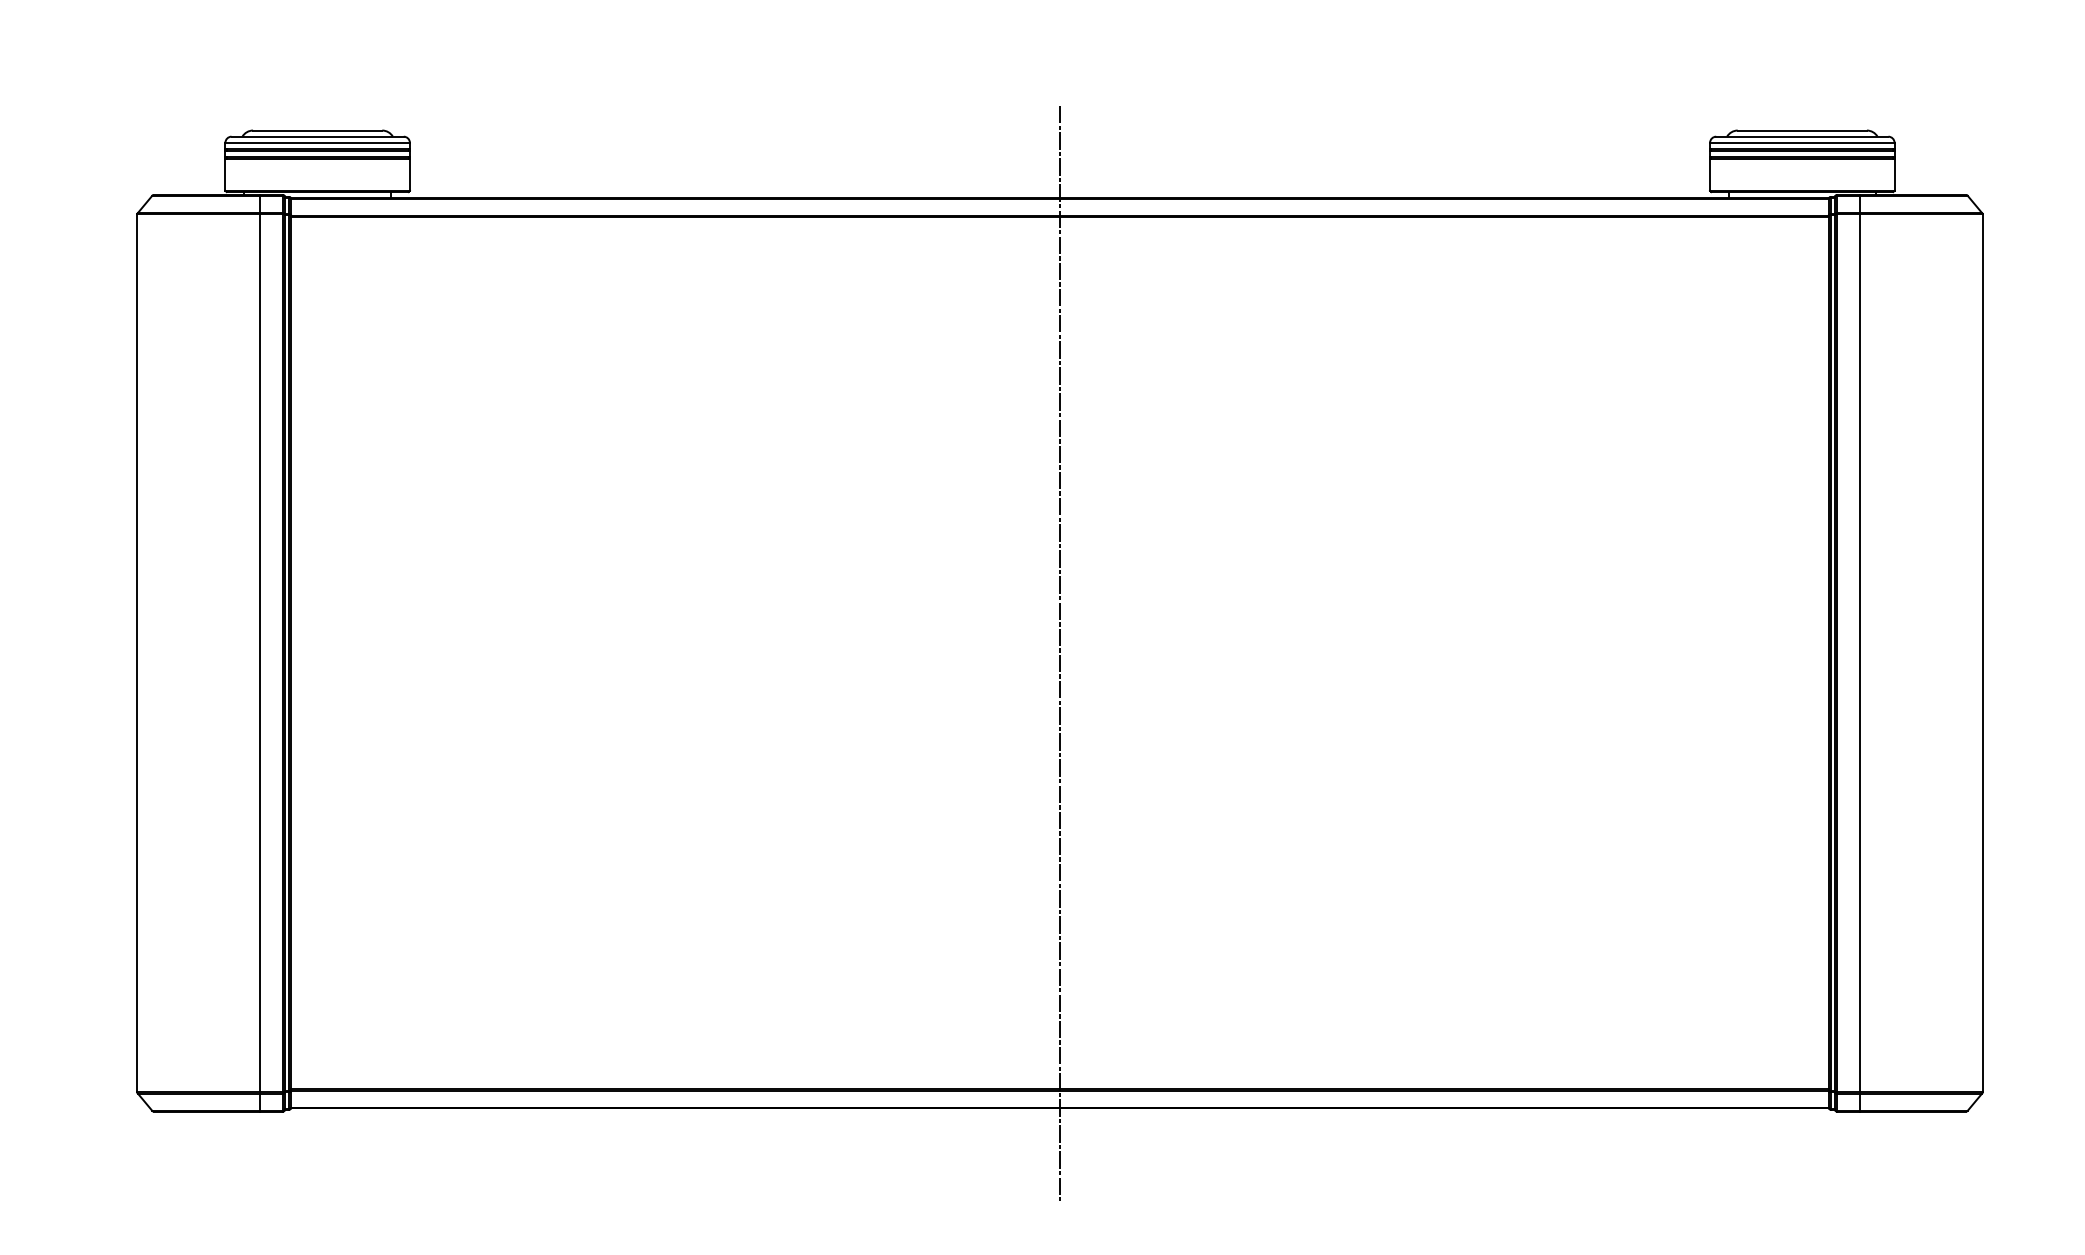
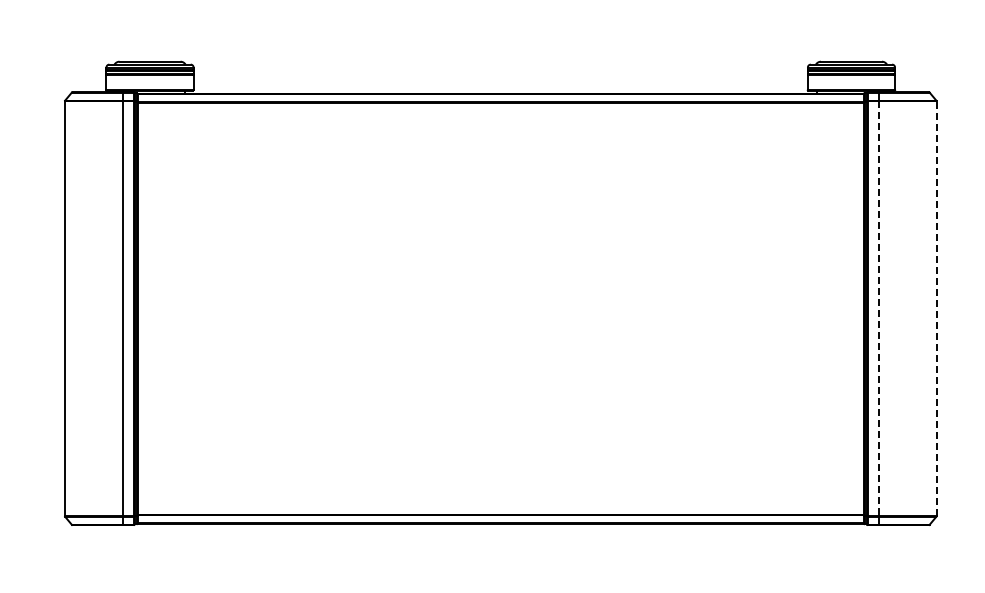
line: (1059, 652) -> (500, 308), removed
line: (1982, 652) -> (936, 308), solid -> dashed
line: (1859, 655) -> (878, 309), solid -> dashed

